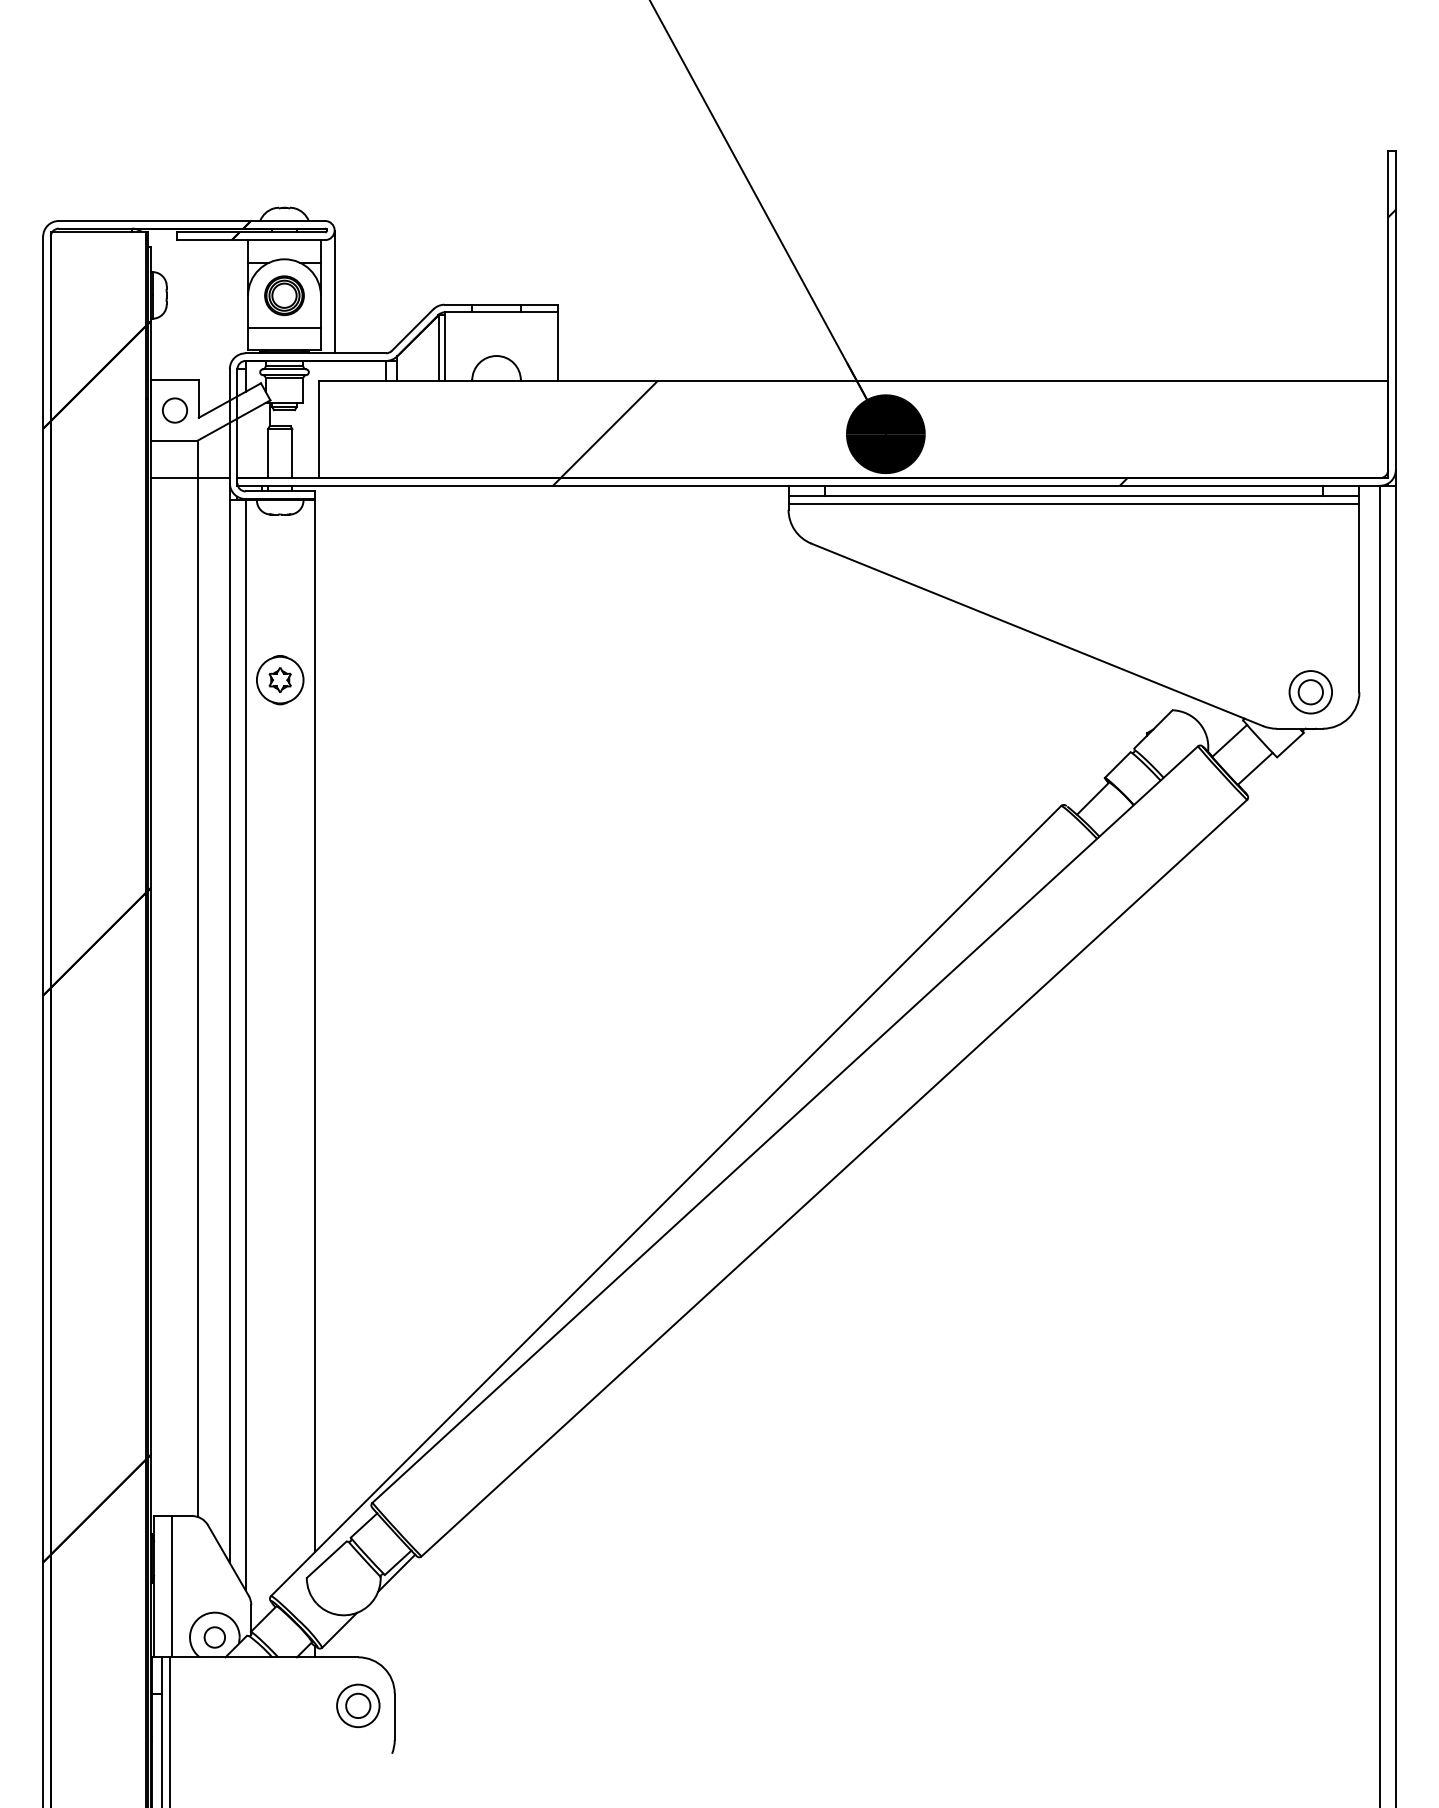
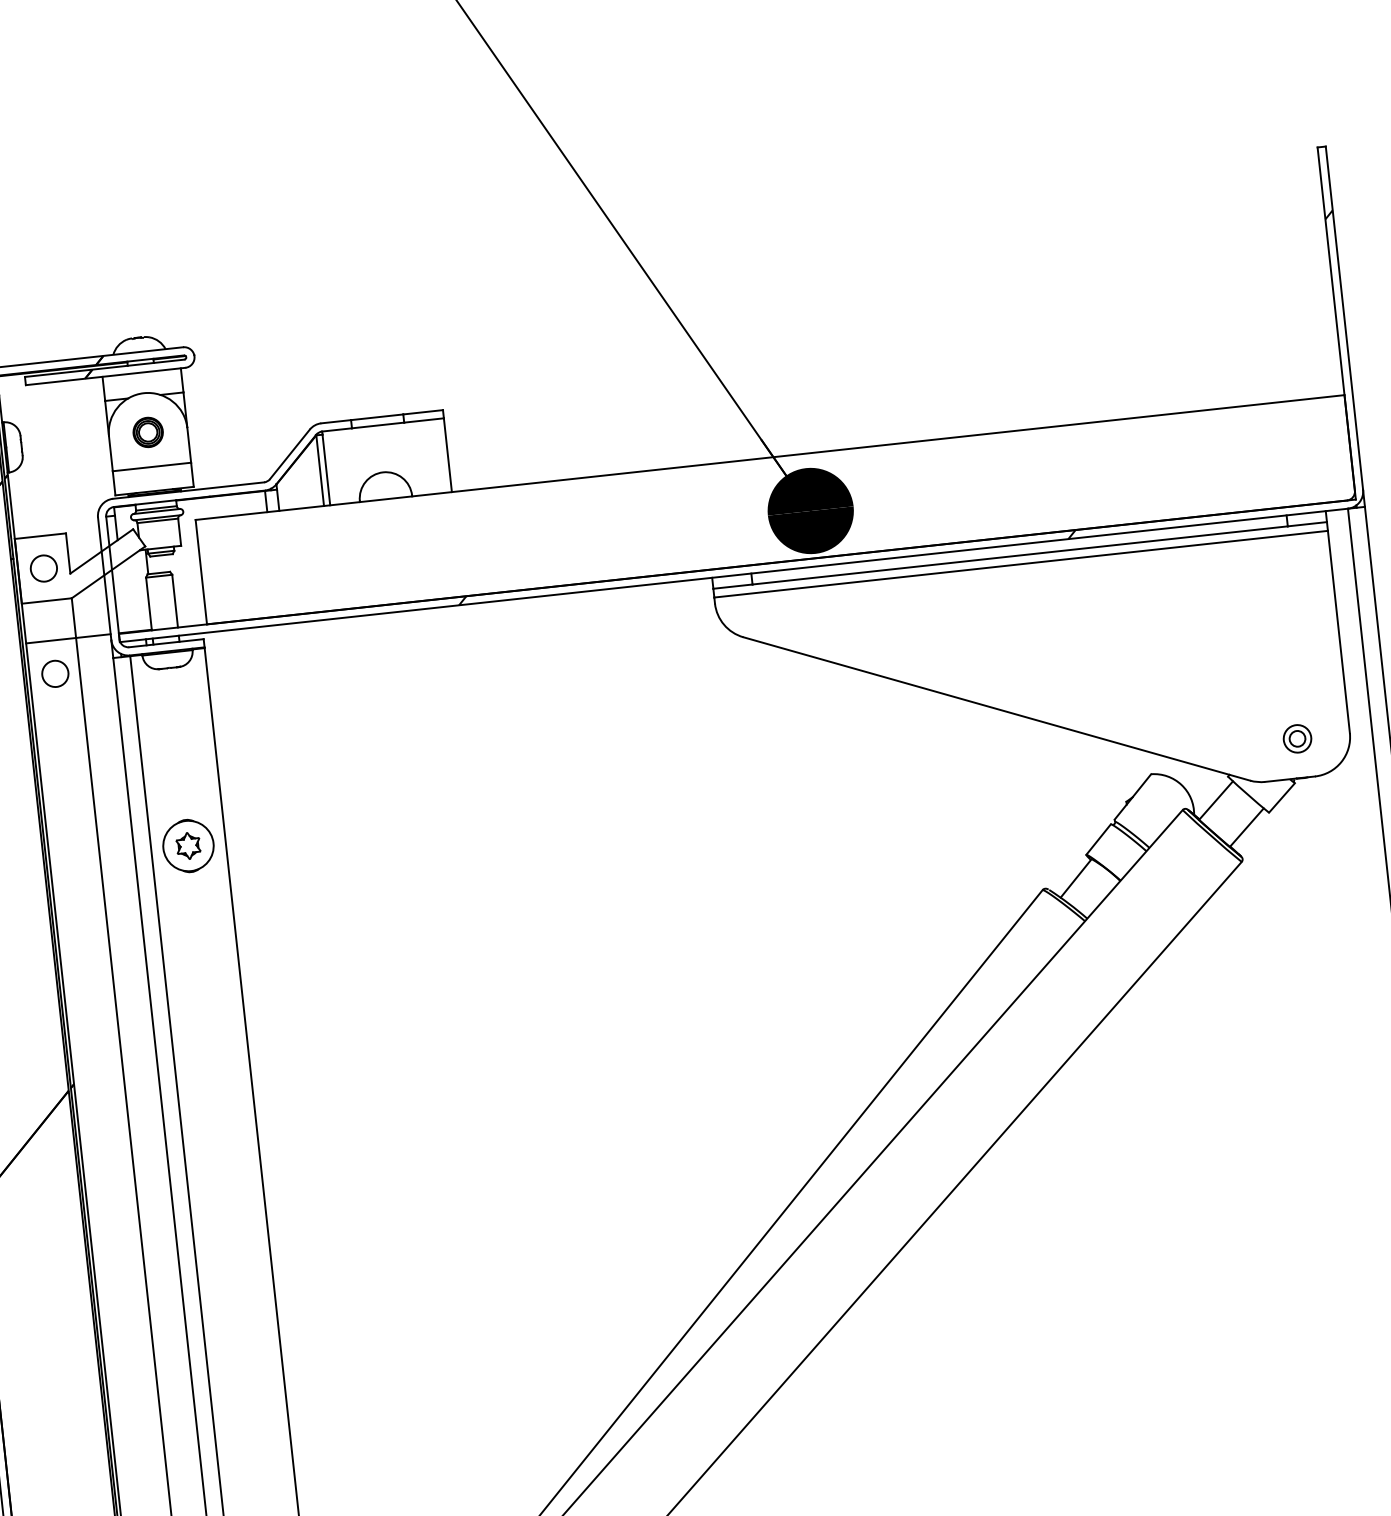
line: (334, 291) -> (201, 421), removed
part: (284, 295) -> (148, 432), size x0.7
hatch: (608, 429) -> (512, 538), removed
circle: (174, 508) -> (54, 673), added
part: (1310, 692) -> (1297, 739), size x0.6

